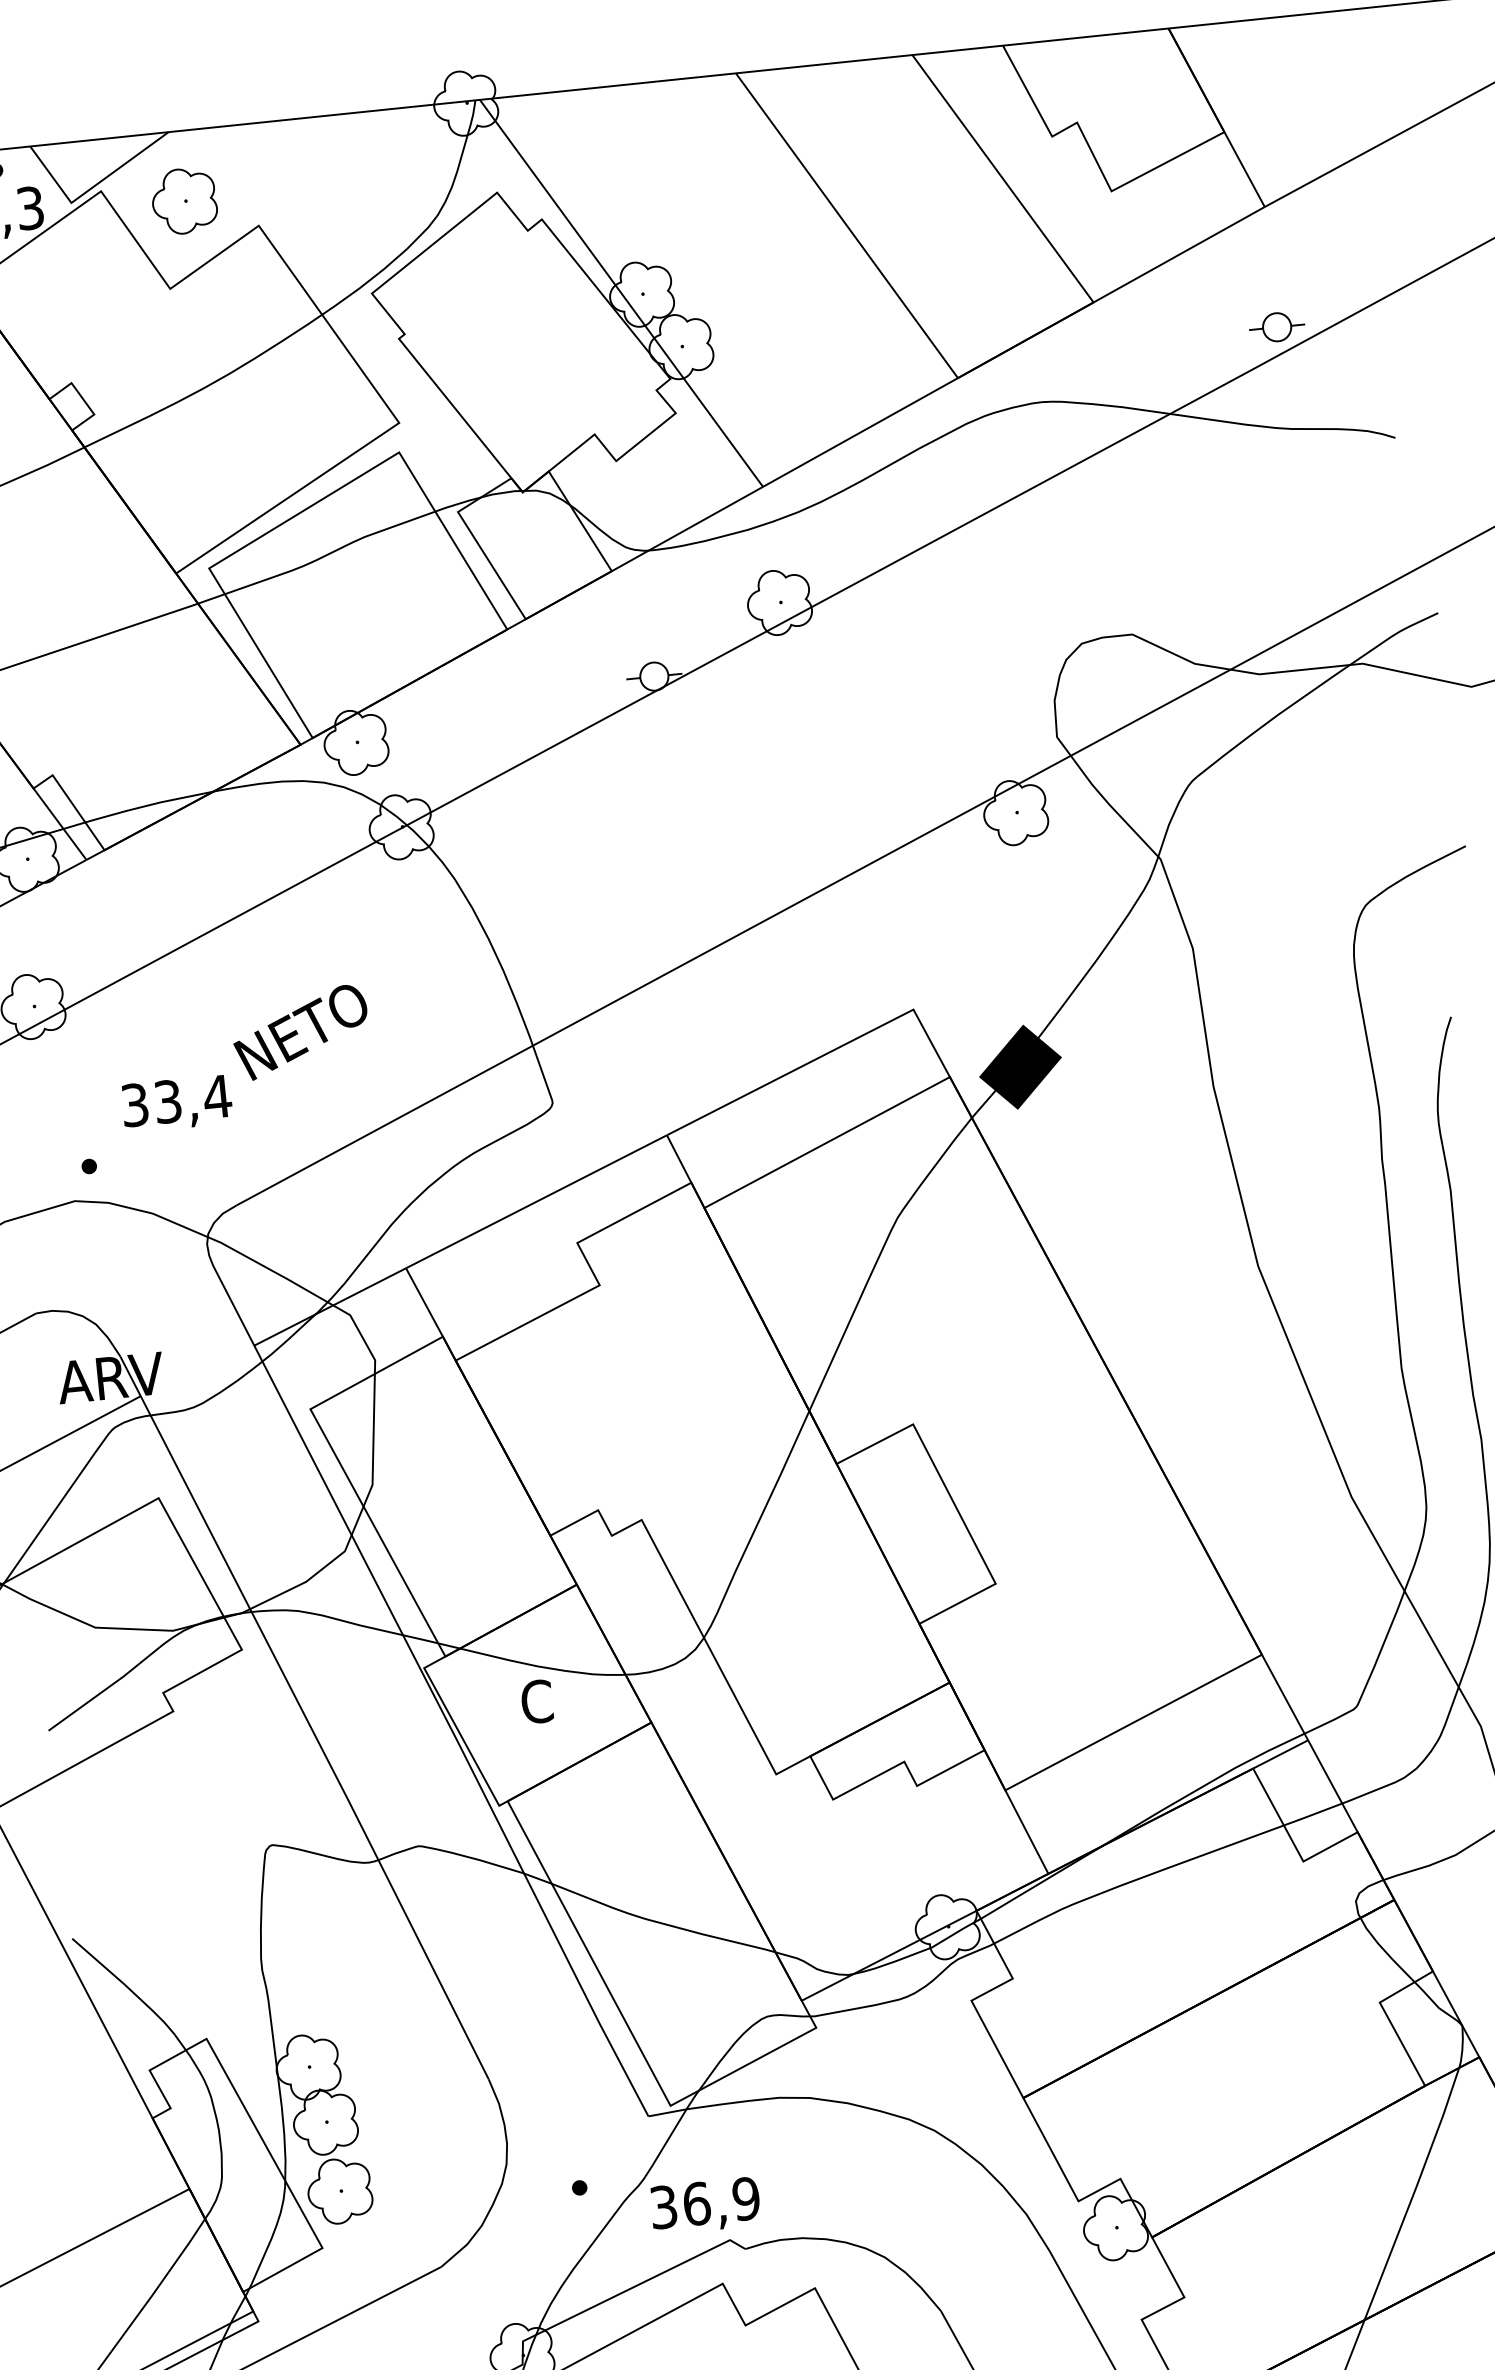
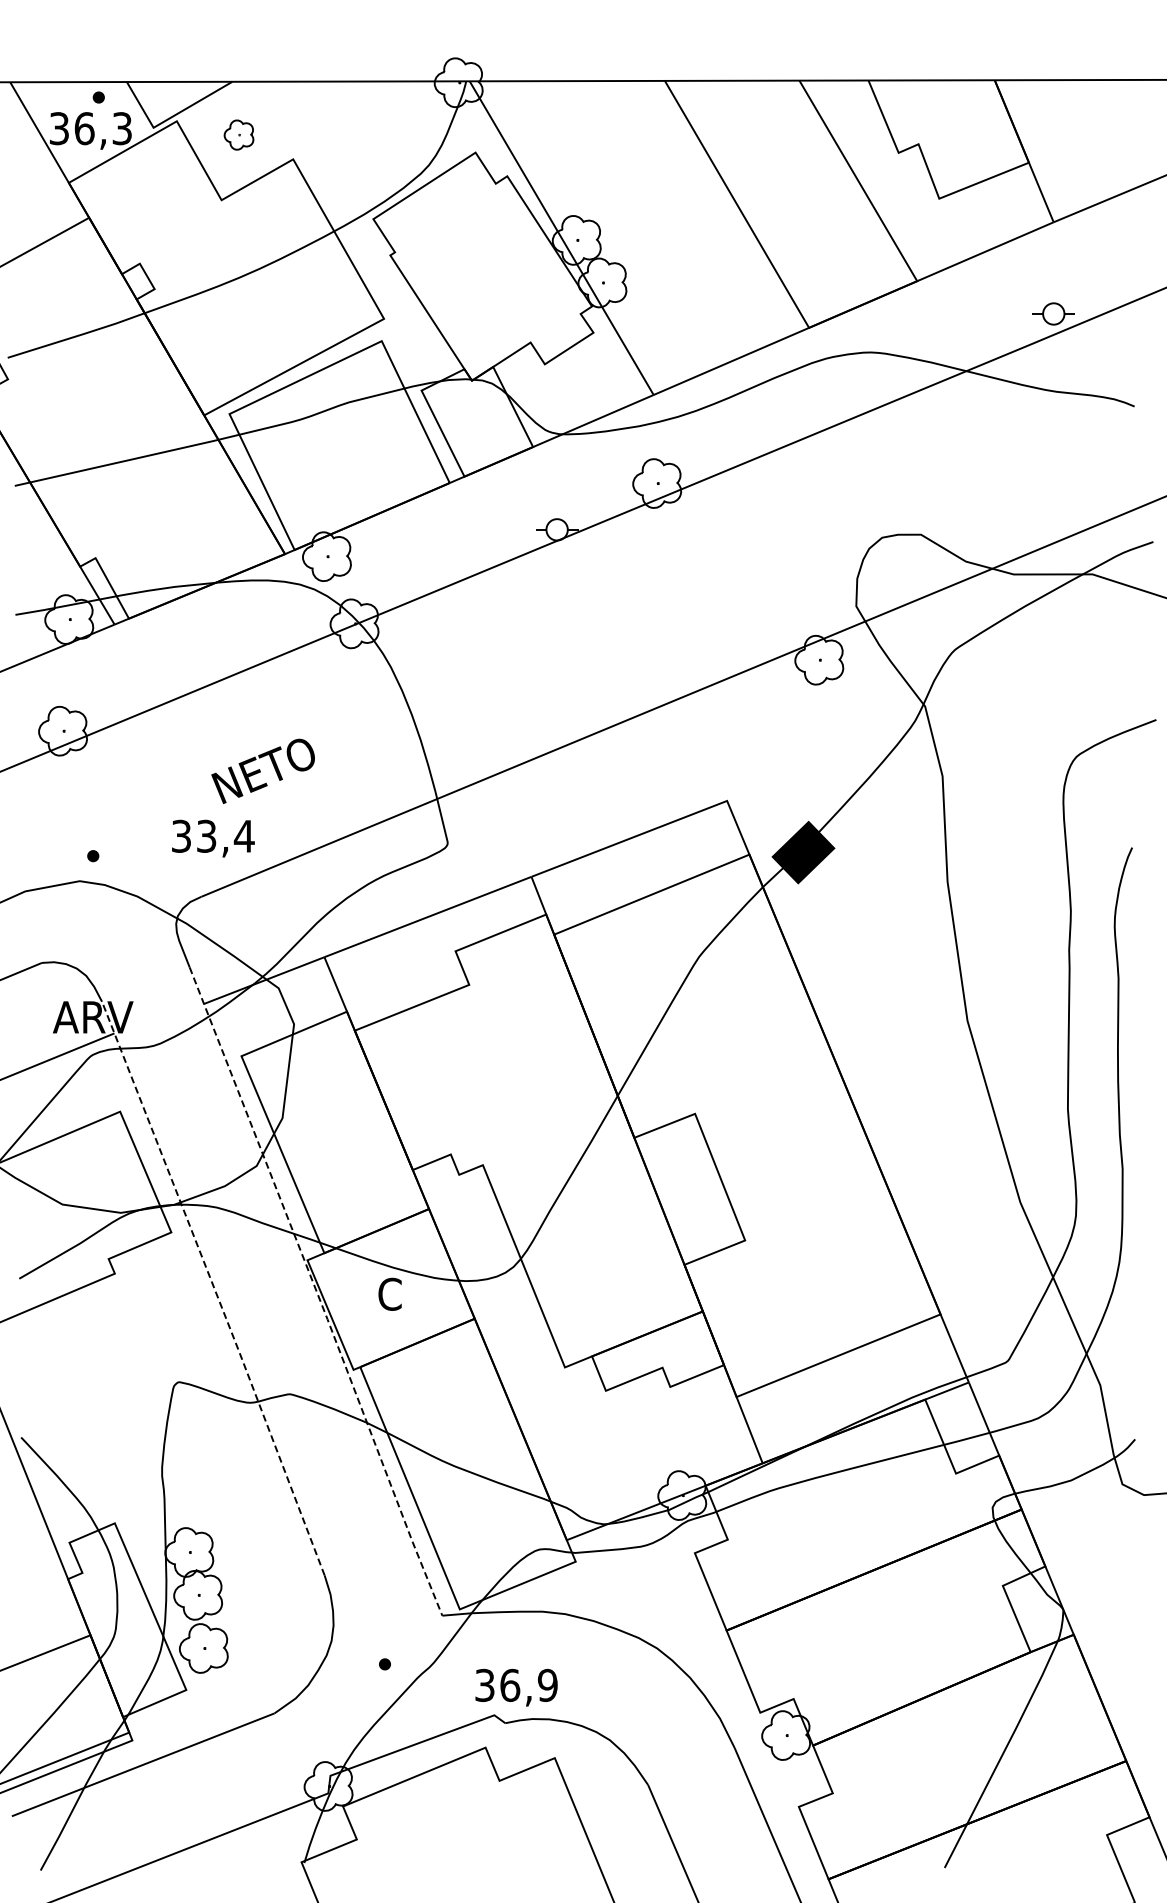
part: (183, 200) -> (238, 134), size x0.6
text: (177, 1103) -> (213, 838), moved
line: (441, 1710) -> (317, 1293), solid -> dashed
line: (305, 1717) -> (214, 1288), solid -> dashed
text: (705, 2205) -> (516, 1687), moved

